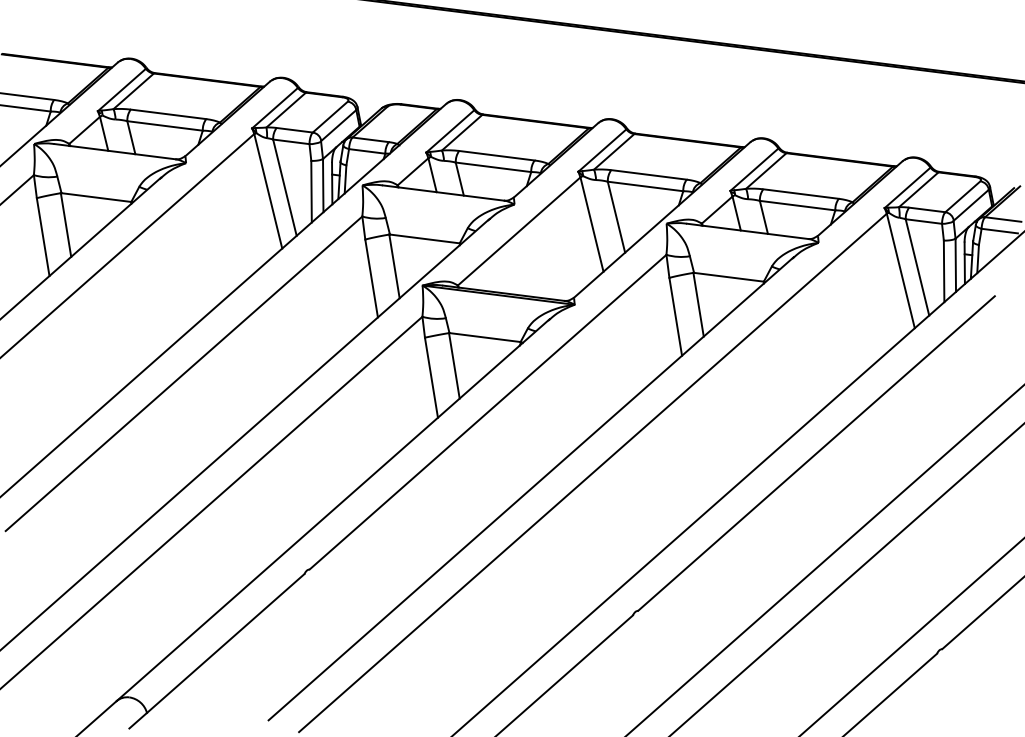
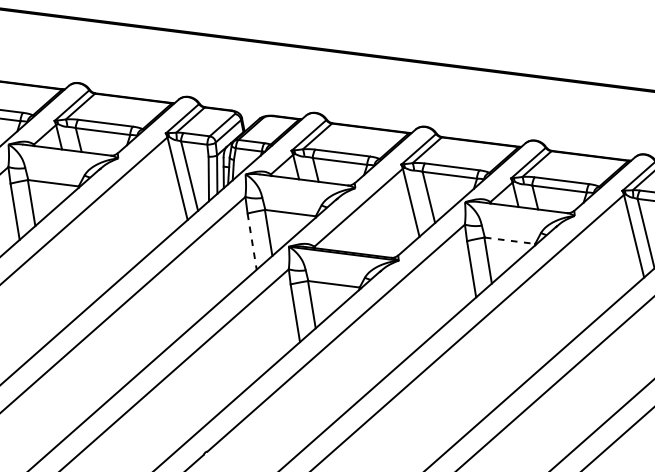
line: (729, 277) -> (510, 240), solid -> dashed
line: (371, 279) -> (252, 242), solid -> dashed

